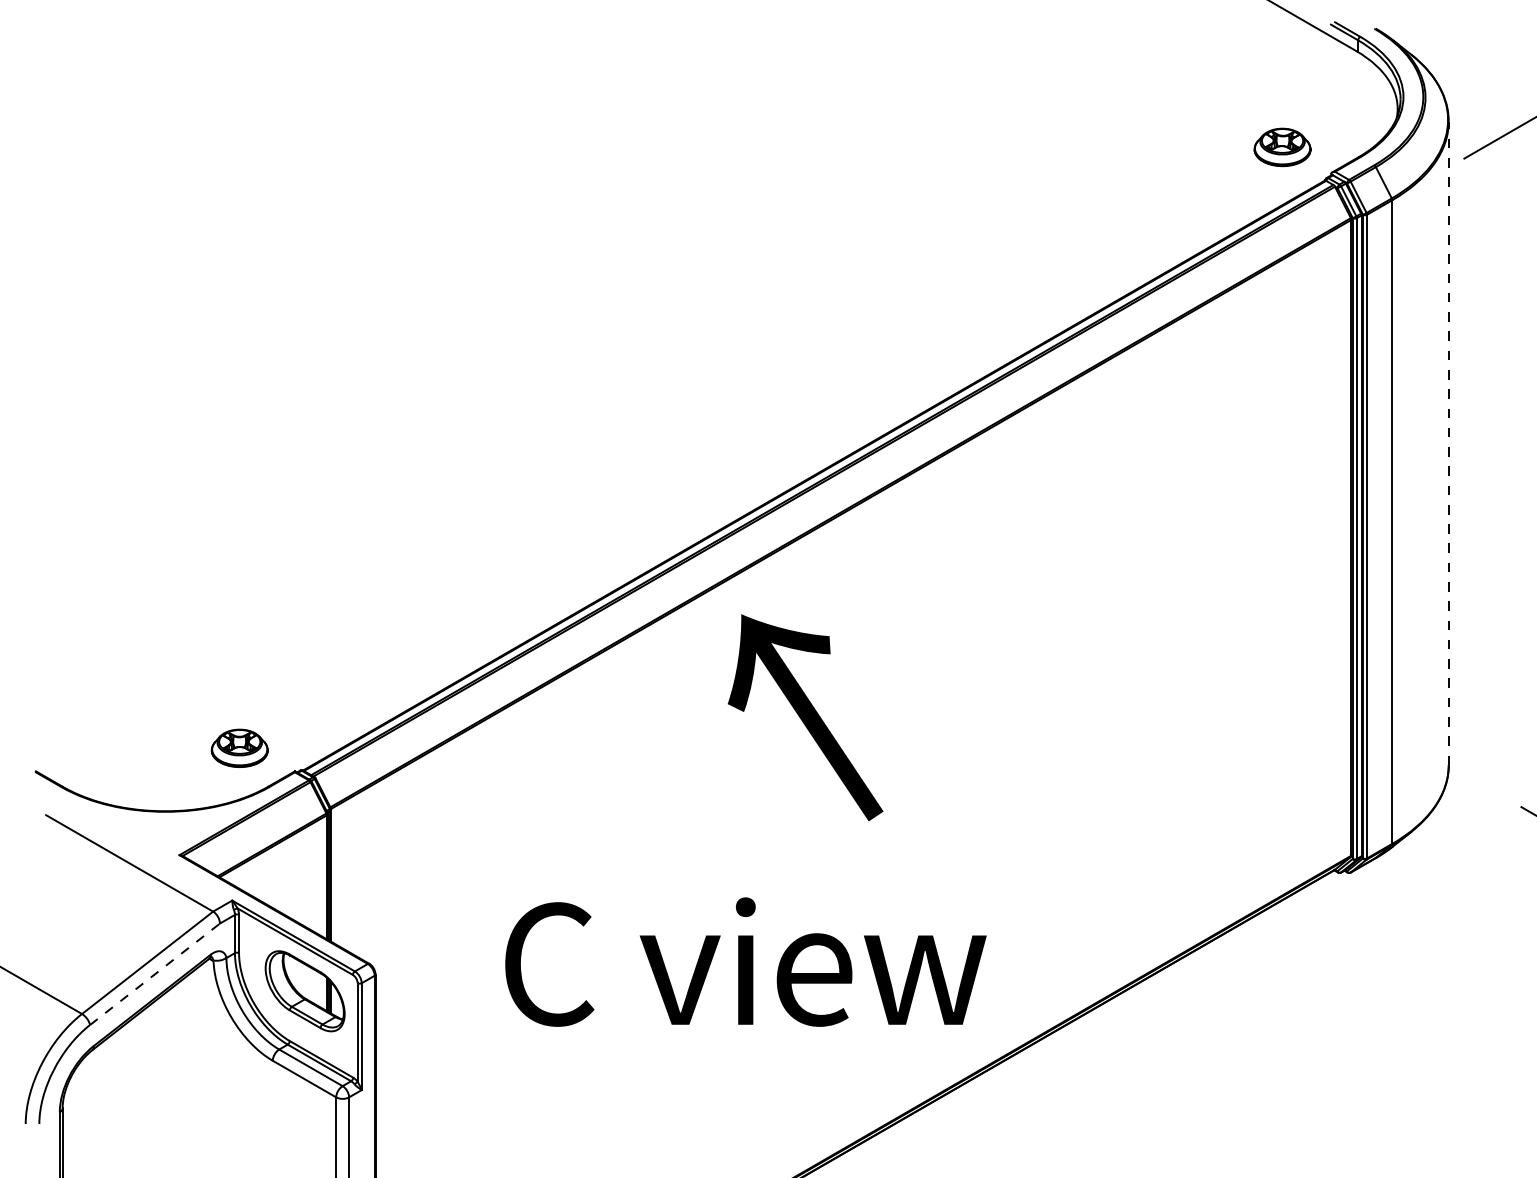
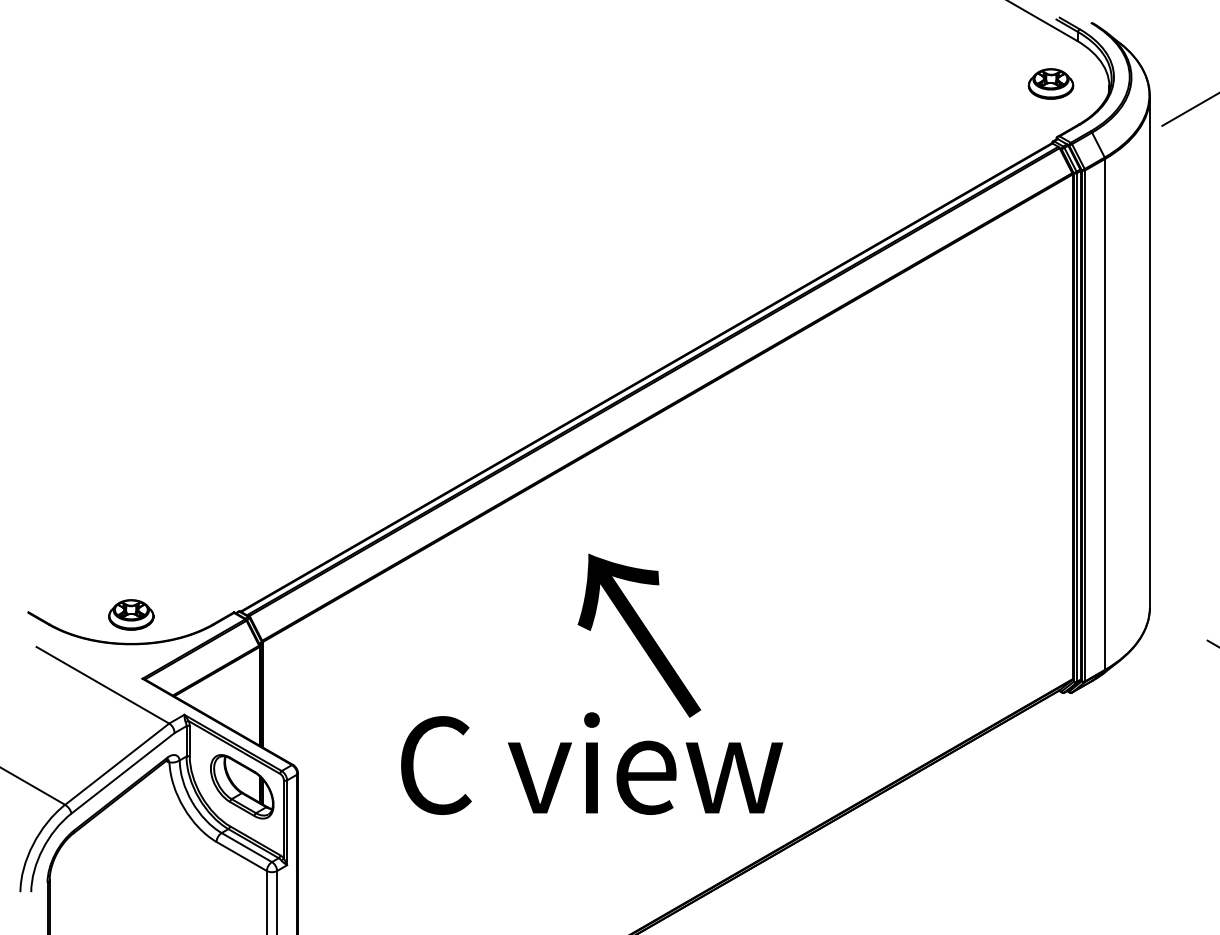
part: (1281, 146) -> (1050, 83), moved
line: (1448, 442) -> (1149, 351), dashed -> solid
text: (804, 717) -> (638, 635), moved
part: (239, 747) -> (131, 614), moved
line: (155, 973) -> (123, 772), dashed -> solid

